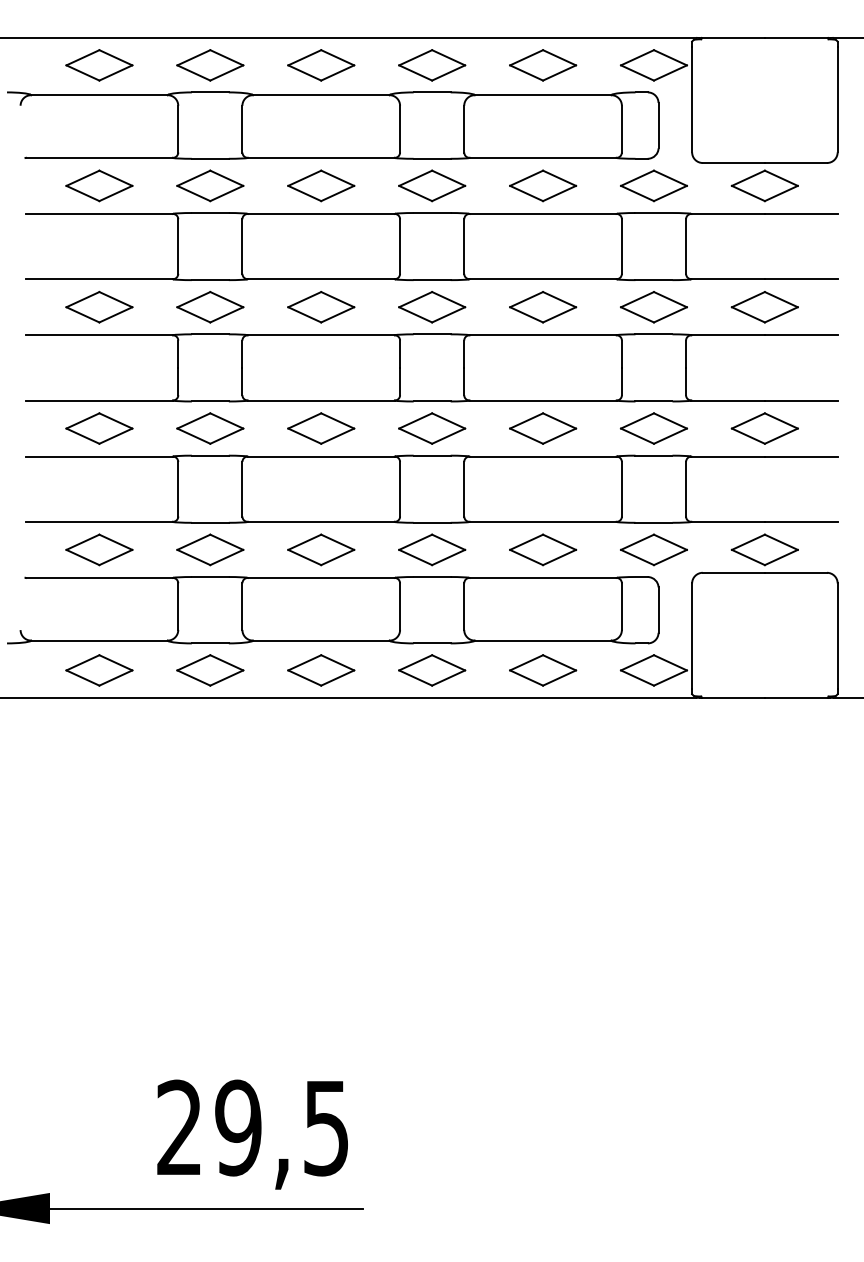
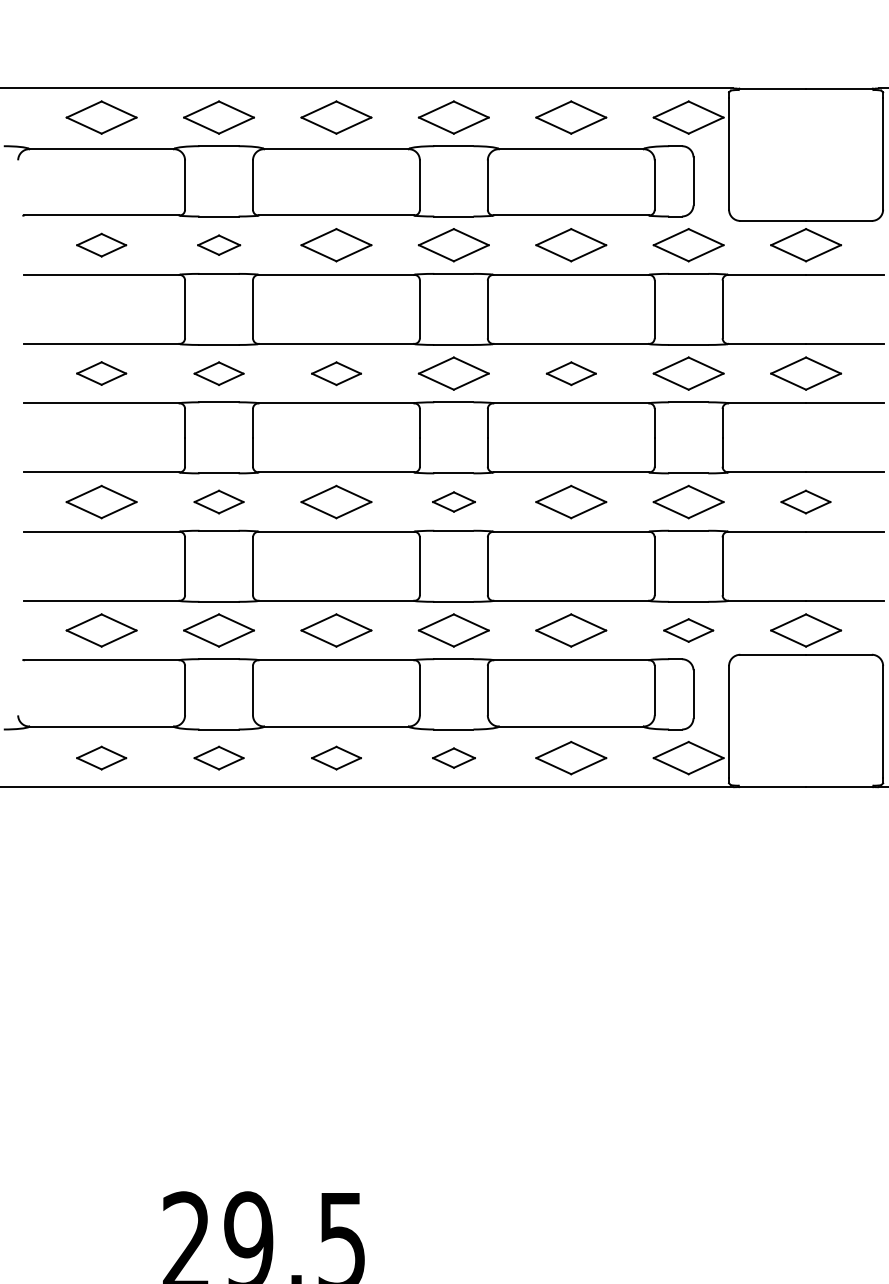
part: (99, 185) -> (101, 244), size x0.7
part: (210, 185) -> (219, 244), size x0.6
part: (99, 306) -> (101, 372), size x0.7
part: (210, 307) -> (219, 373), size x0.7
part: (321, 307) -> (336, 373), size x0.7
part: (543, 307) -> (571, 373), size x0.7
part: (210, 428) -> (219, 502), size x0.7
part: (432, 428) -> (454, 502), size x0.6
part: (764, 428) -> (805, 502), size x0.7
part: (653, 549) -> (688, 630), size x0.7
part: (99, 670) -> (101, 758), size x0.7
part: (210, 670) -> (219, 758), size x0.7
part: (321, 670) -> (336, 758), size x0.7
part: (432, 670) -> (454, 758), size x0.6

